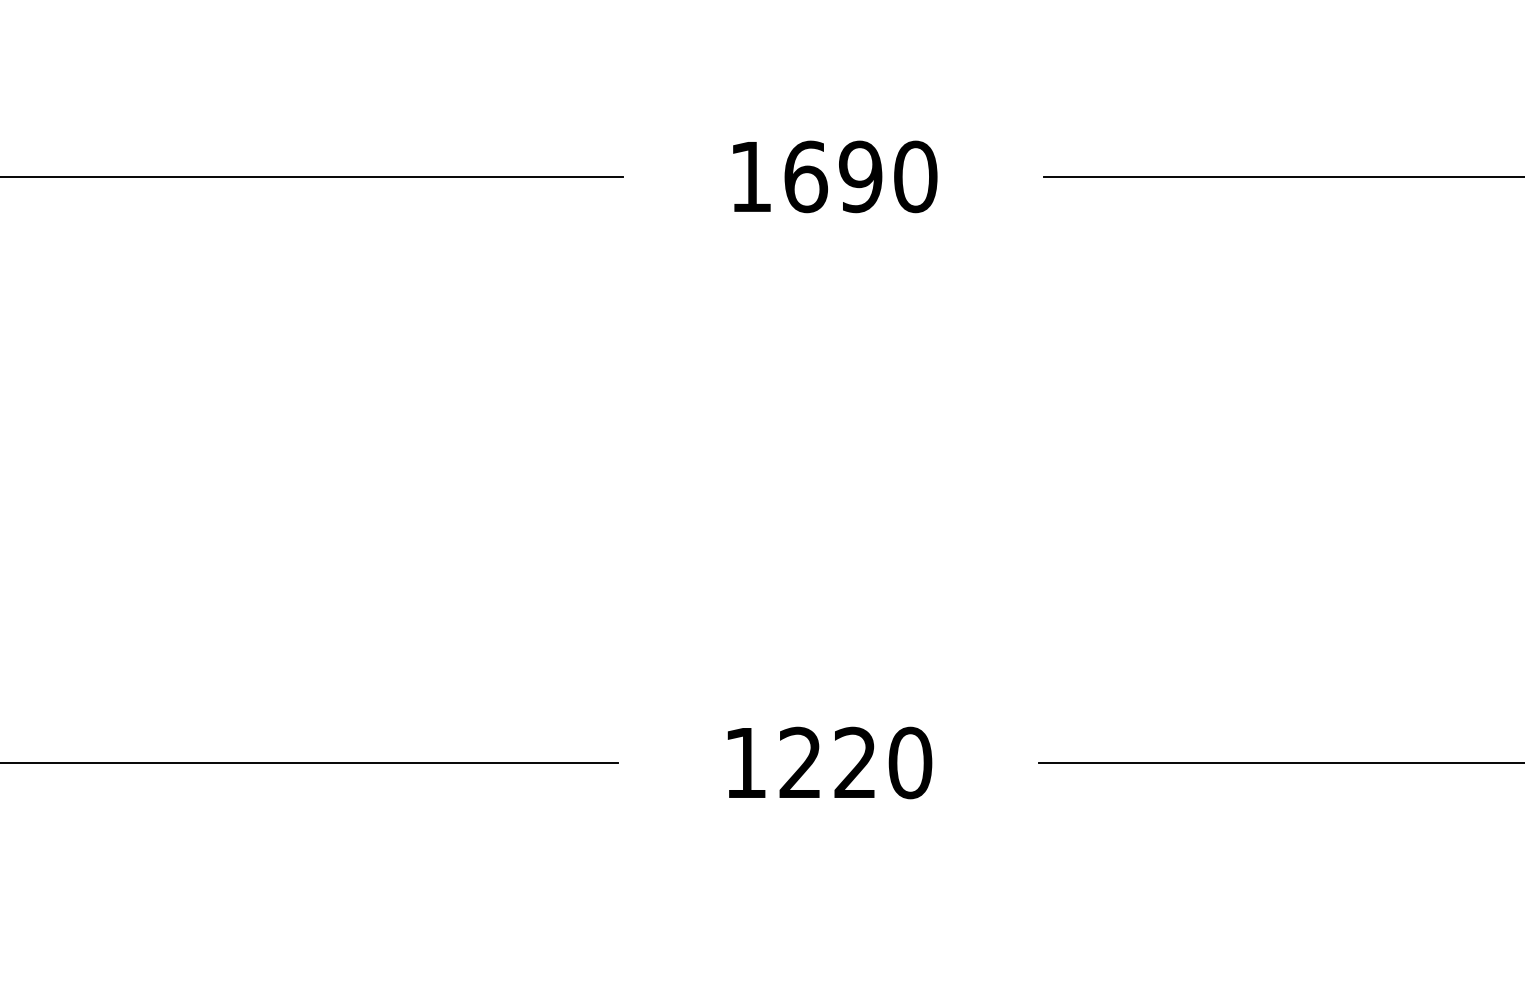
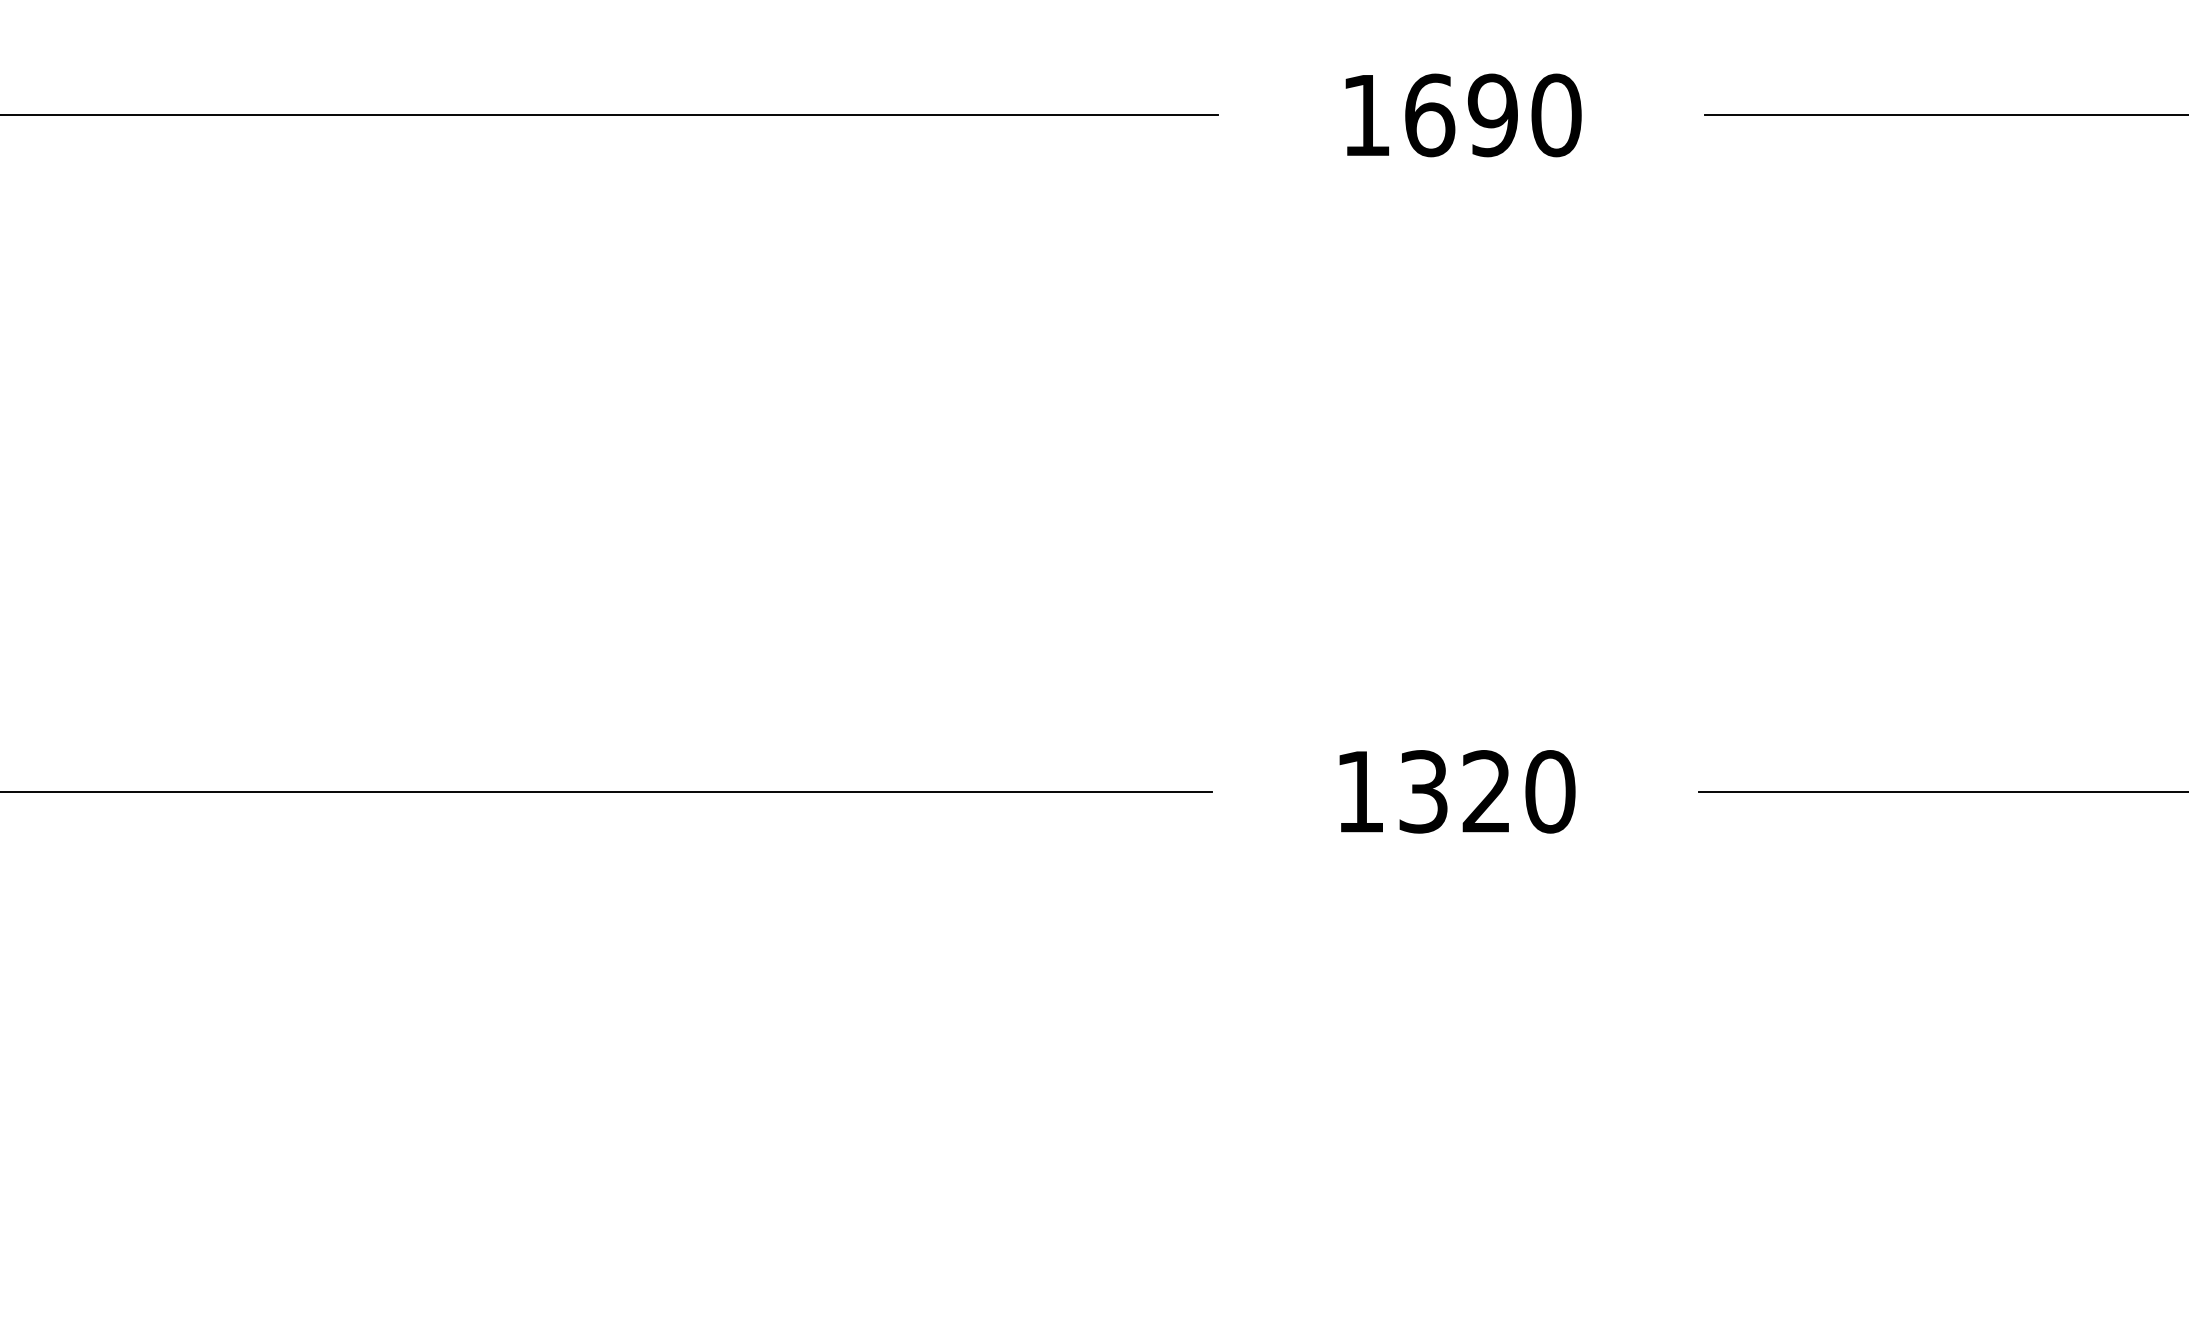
text: (800, 762) -> (1423, 791), 1220 -> 1320

